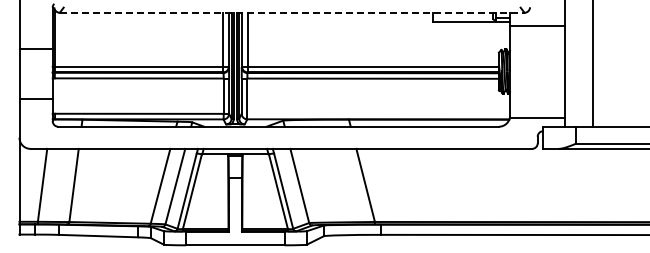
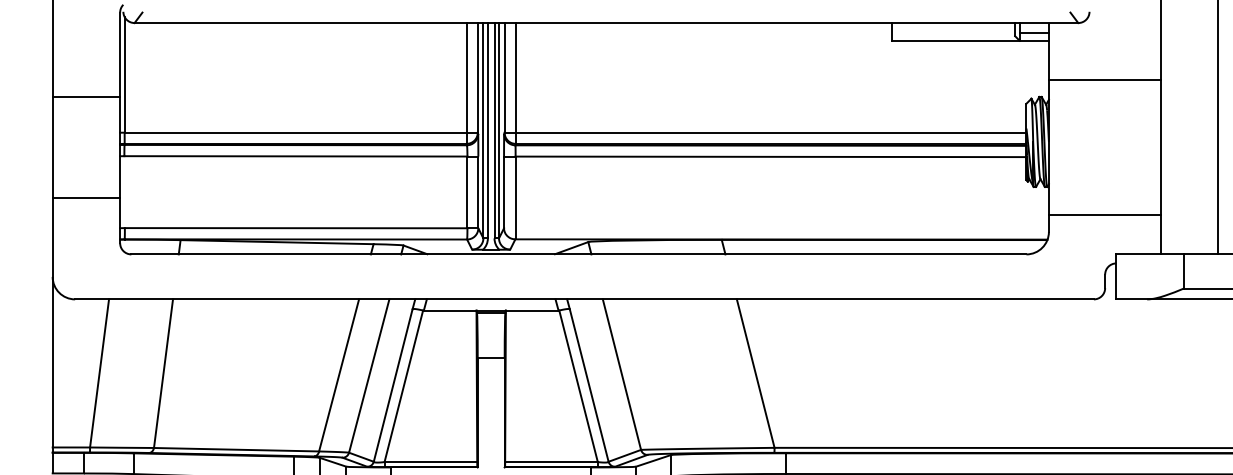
line: (292, 12) -> (607, 22), dashed -> solid
line: (537, 25) -> (1104, 79), moved
line: (537, 118) -> (1104, 215), moved

